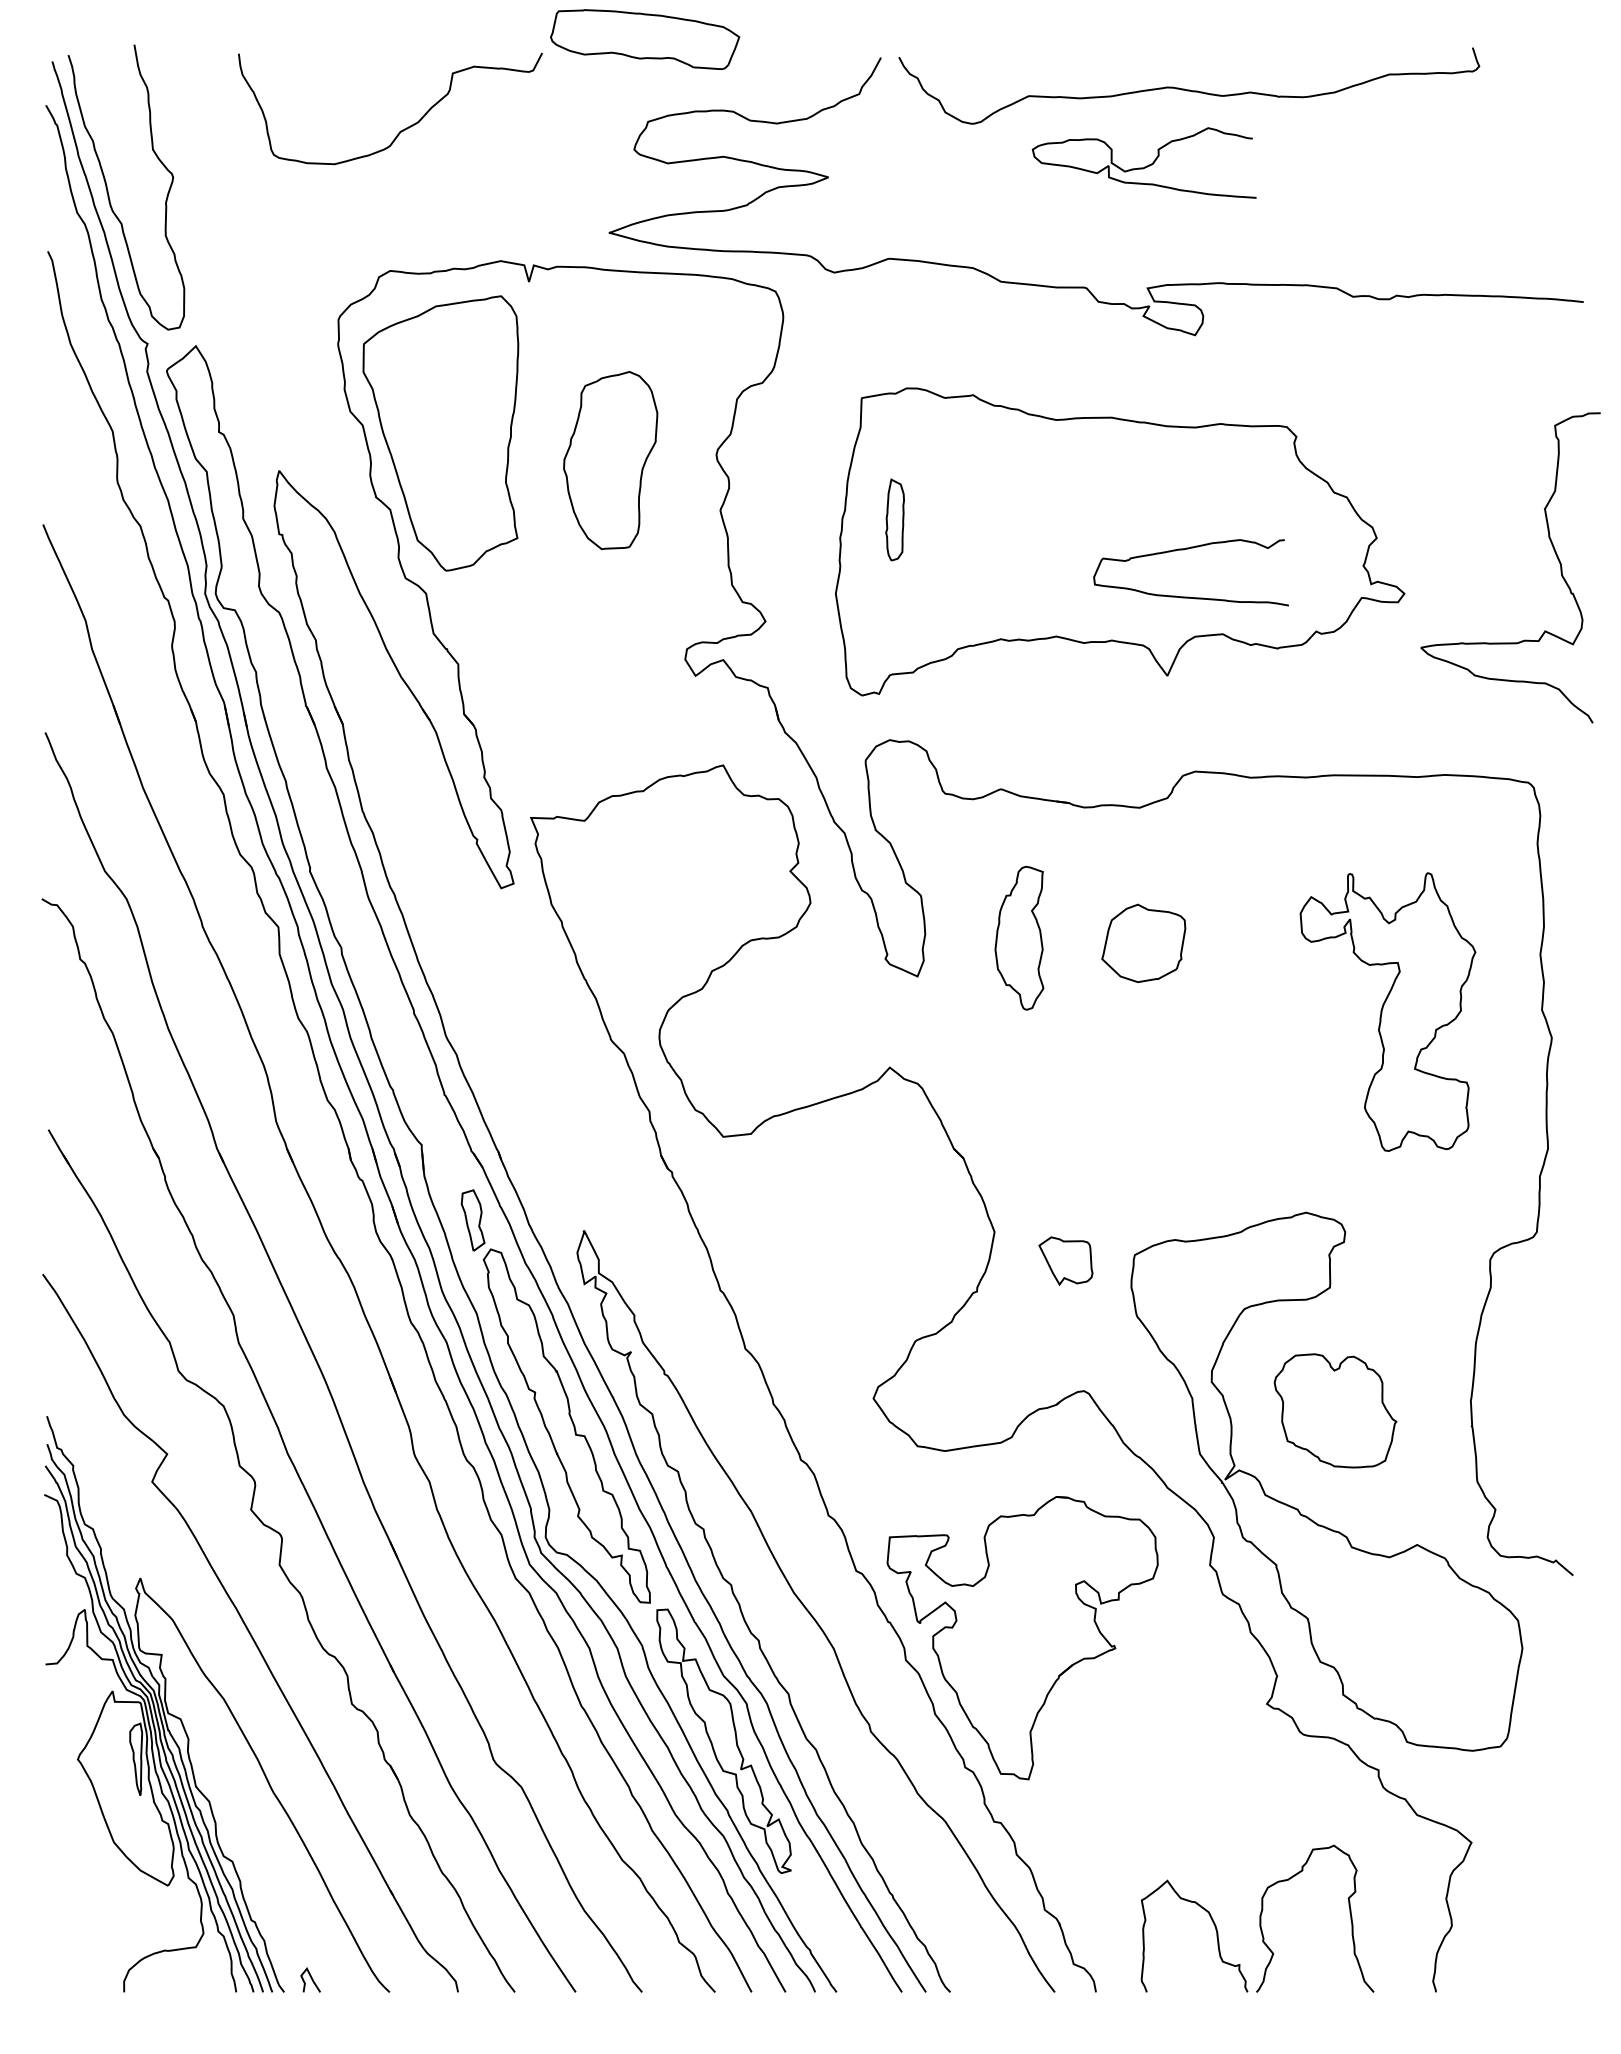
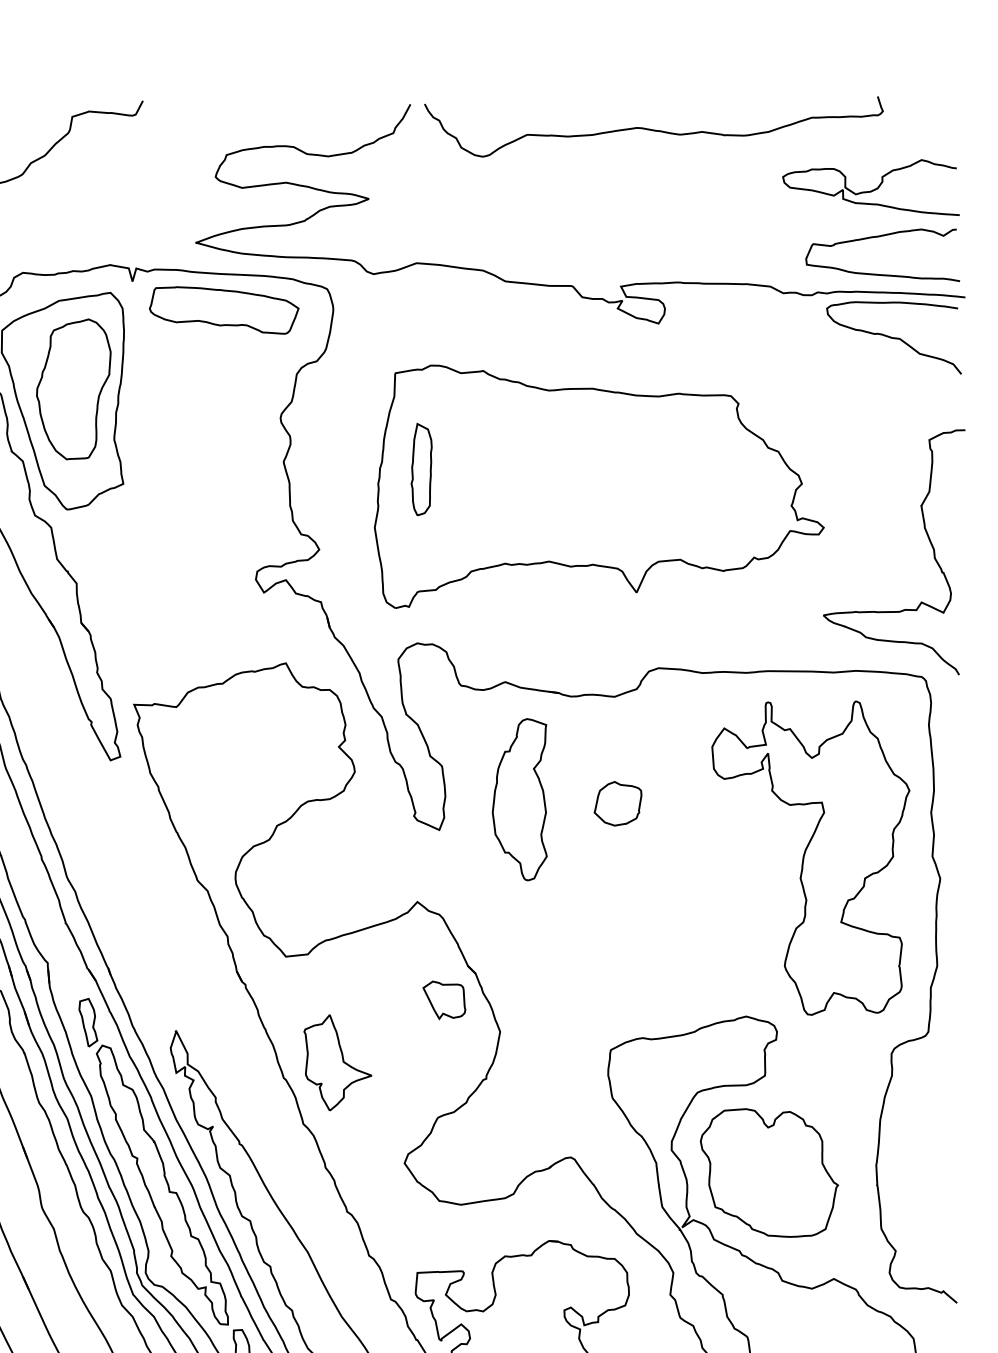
part: (645, 39) -> (224, 310), moved
curve: (1144, 166) -> (871, 190), moved
curve: (1493, 353) -> (894, 338), added
part: (610, 460) -> (73, 389), moved
part: (894, 519) -> (421, 469), size x1.43
curve: (1188, 549) -> (880, 236), moved
part: (1553, 550) -> (928, 538), moved
part: (1019, 938) -> (519, 800), size x1.43
part: (1143, 942) -> (617, 803), size x0.71
part: (1387, 1011) -> (810, 857), size x1.43
part: (1065, 1260) -> (444, 999), moved
part: (788, 1271) -> (337, 1062), added
part: (1335, 1410) -> (769, 1172), size x1.43

